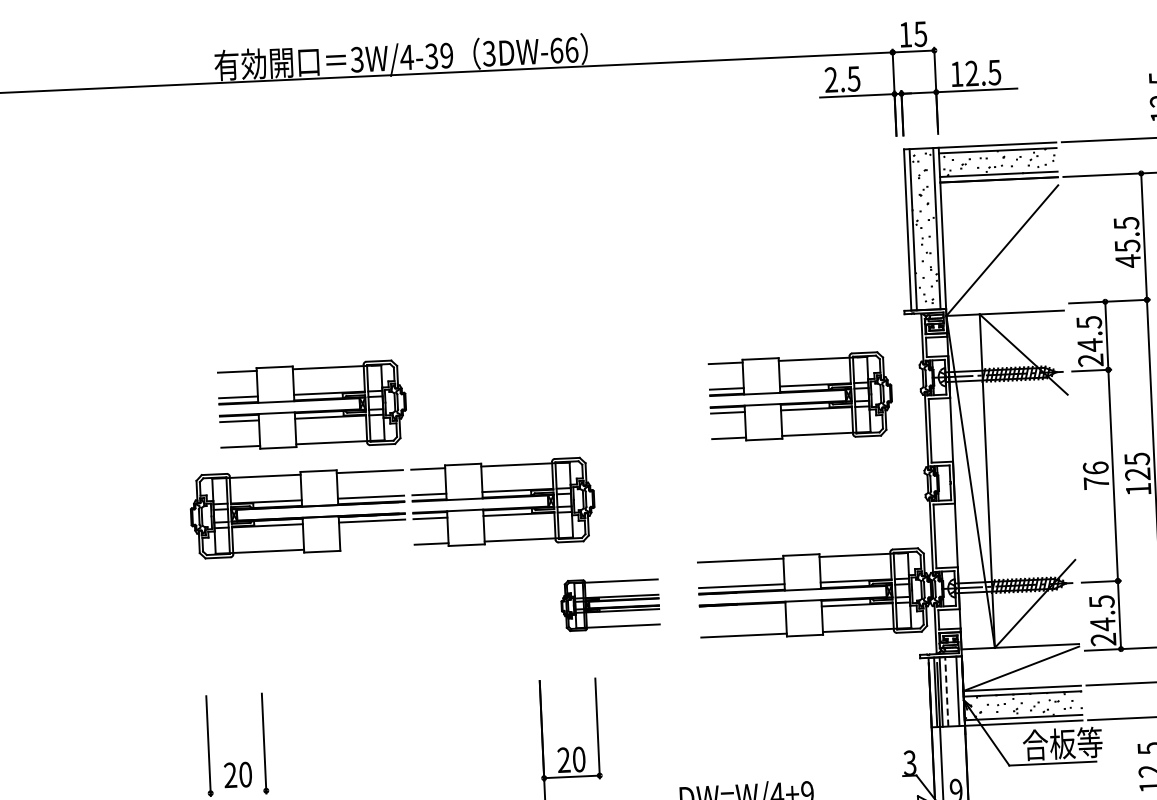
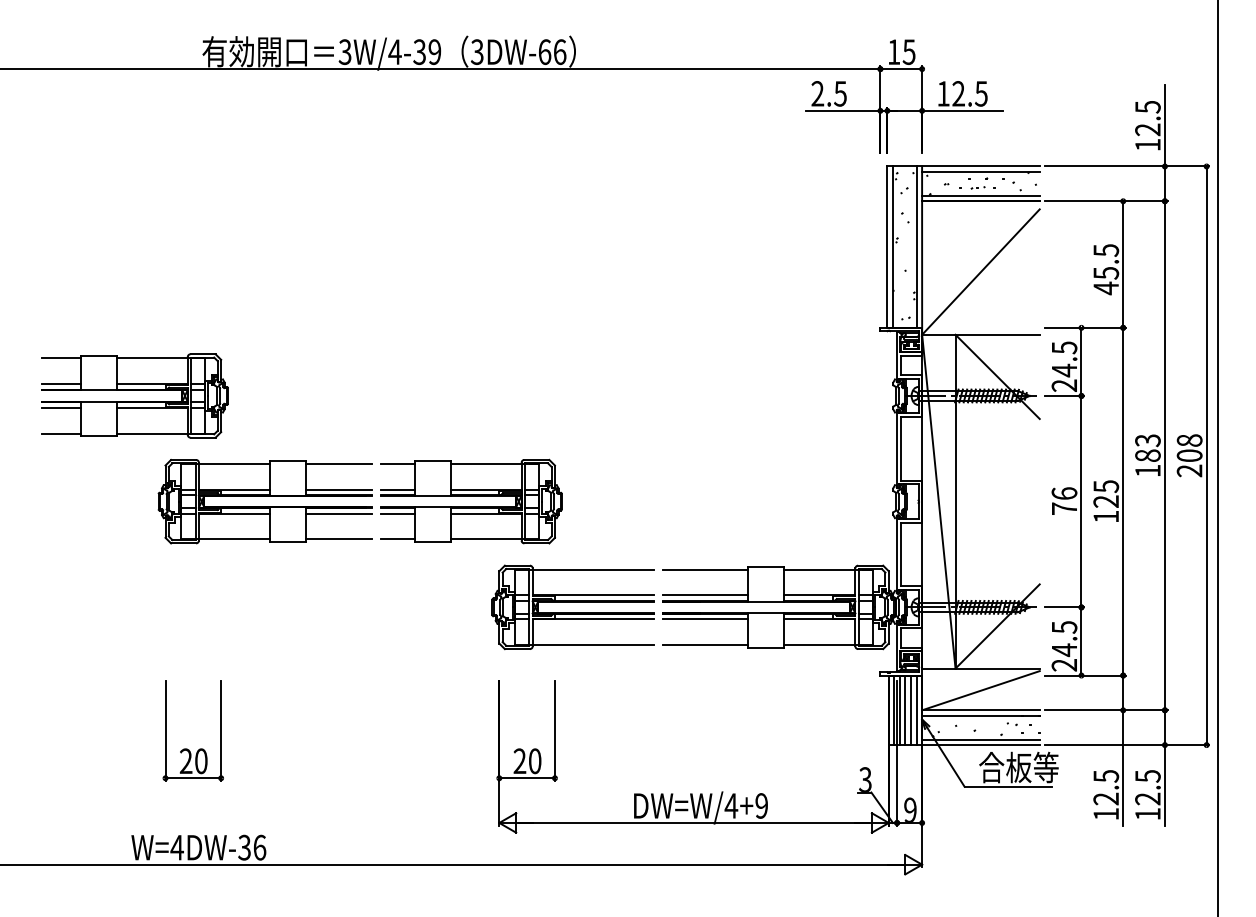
part: (801, 397) -> (773, 409), removed
part: (312, 405) -> (134, 395), moved
line: (373, 546) -> (339, 539), added
part: (609, 604) -> (572, 607), size x1.67
line: (742, 610) -> (705, 619), added
line: (952, 691) -> (911, 710), added
line: (946, 692) -> (905, 710), dashed -> solid
line: (238, 792) -> (193, 778), added

